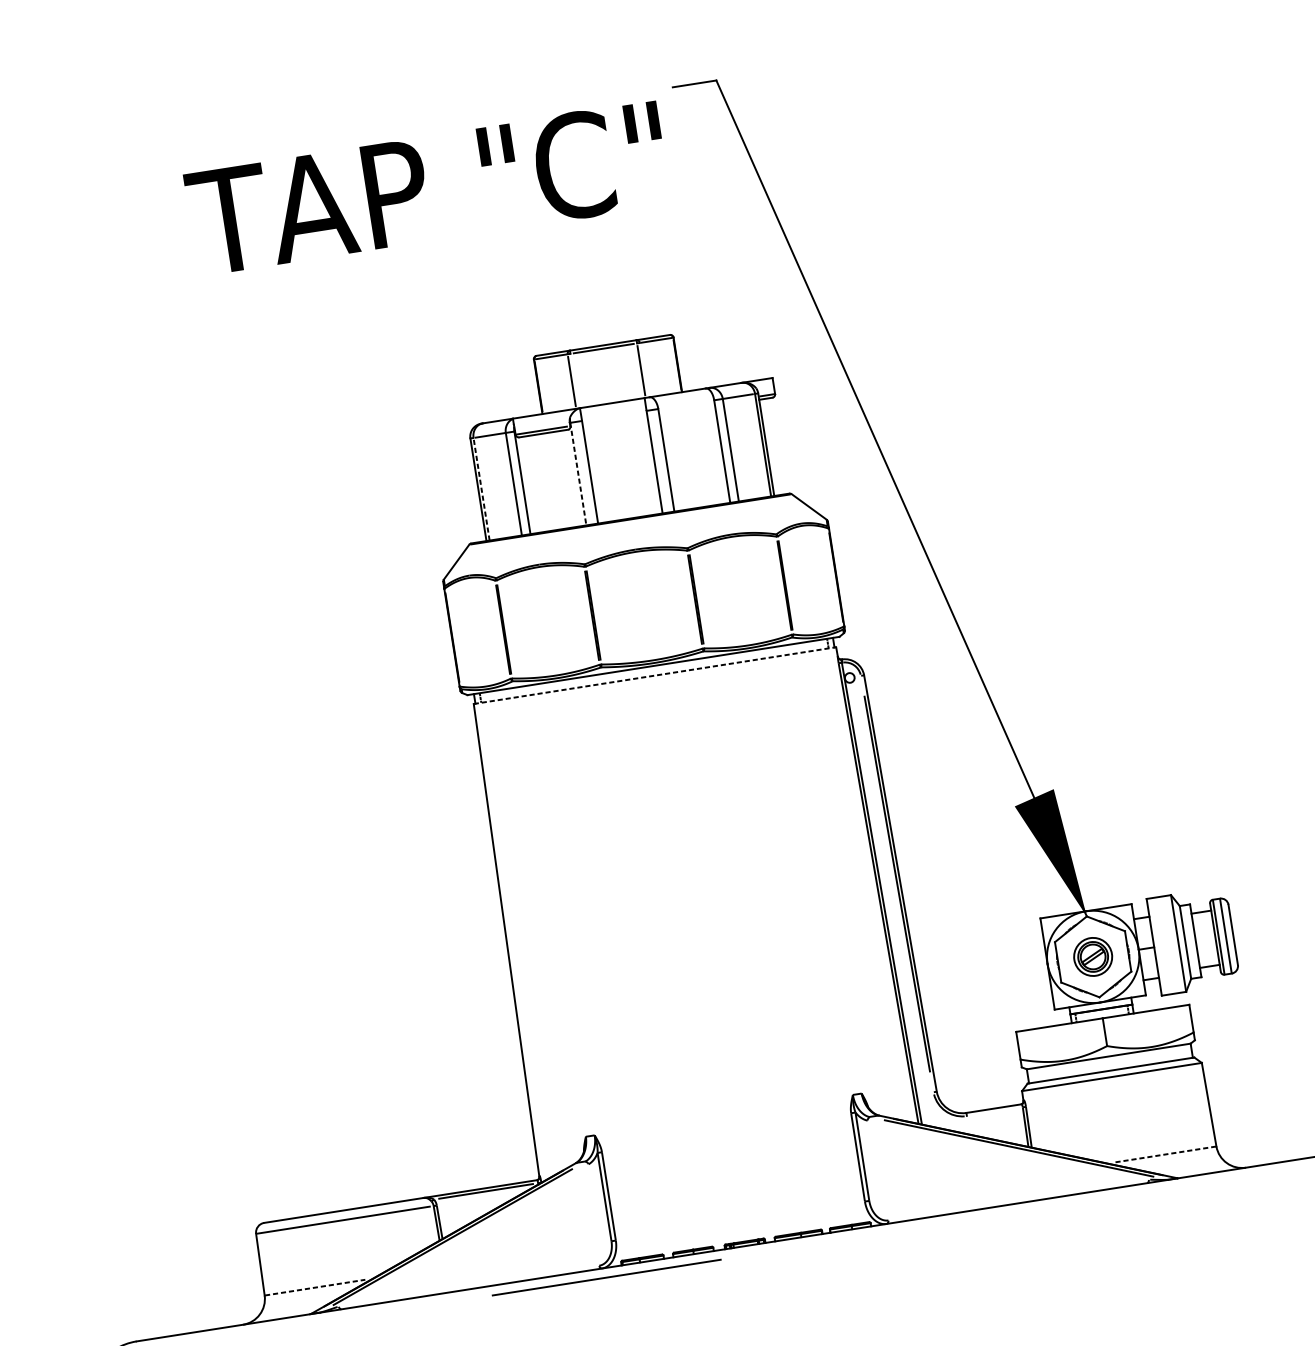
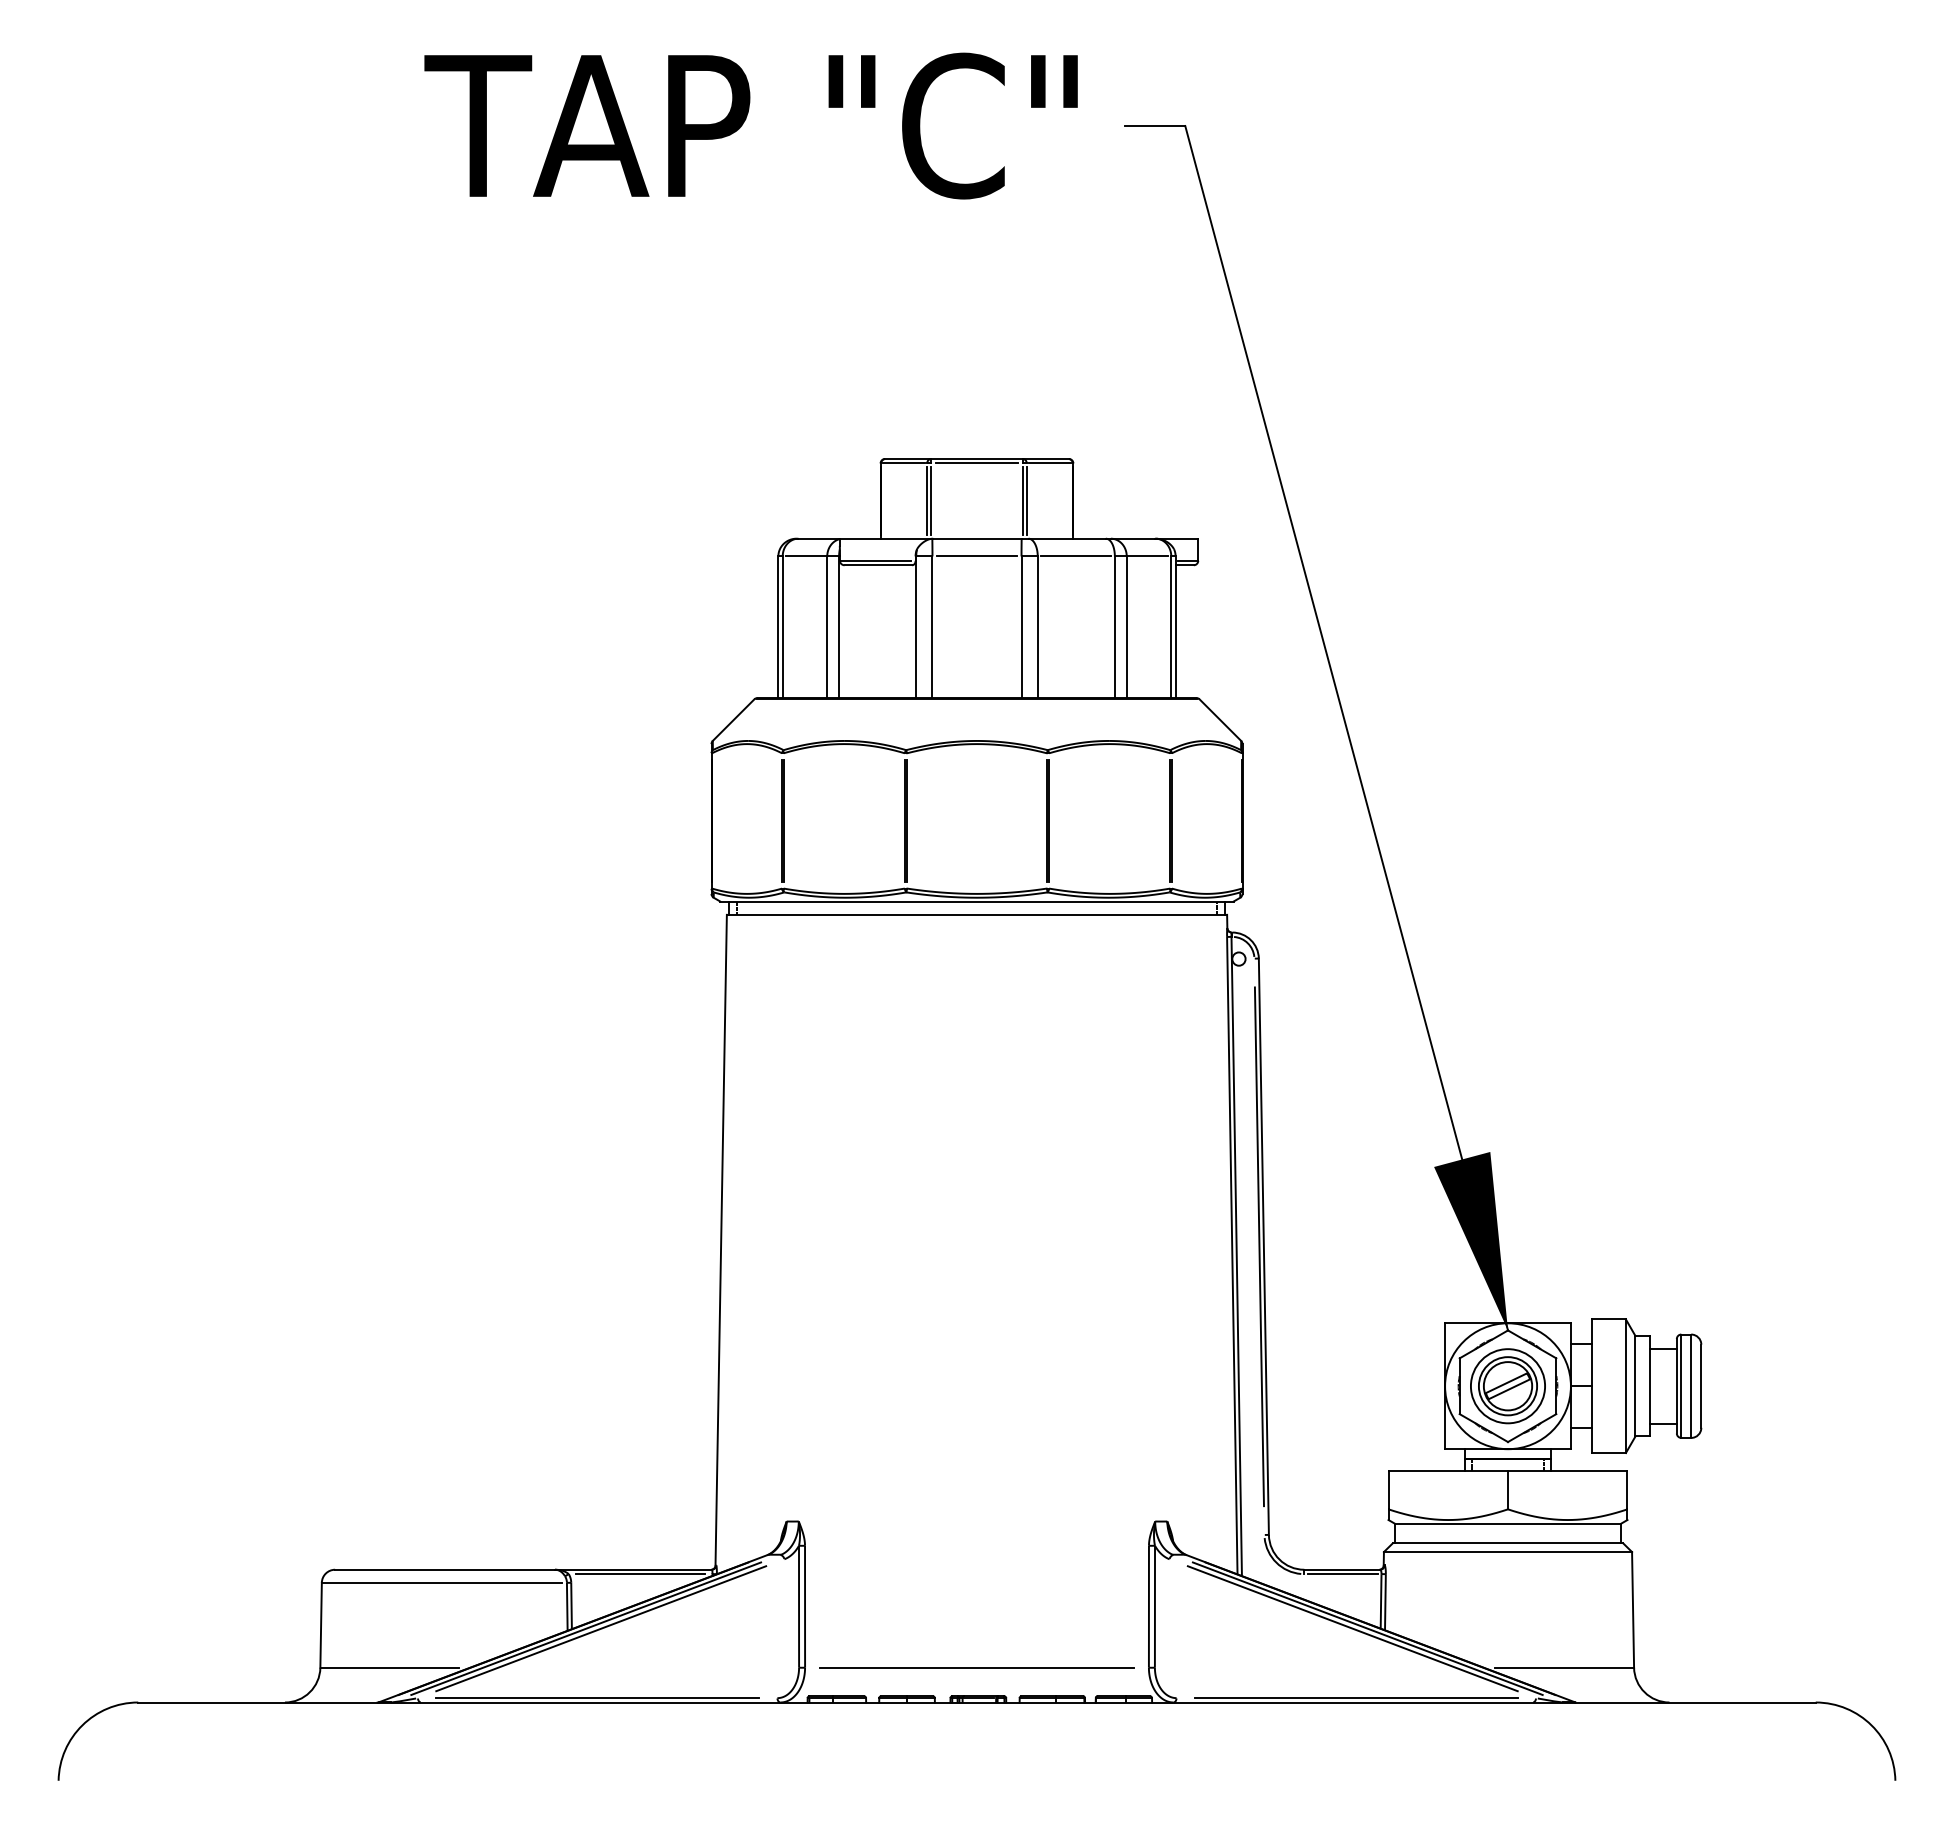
text: (426, 188) -> (750, 125), moved
line: (643, 369) -> (1026, 500), added
line: (575, 380) -> (931, 500), added
line: (685, 404) -> (1075, 556), added
line: (613, 416) -> (976, 556), added
line: (578, 474) -> (916, 627), dashed -> solid
line: (481, 489) -> (782, 627), dashed -> solid
line: (655, 675) -> (977, 914), dashed -> solid
part: (1092, 957) -> (1507, 1386), size x1.43
line: (994, 1112) -> (1342, 1574), added
line: (1007, 1150) -> (1352, 1628), added
line: (1166, 1154) -> (1564, 1667), dashed -> solid
line: (1018, 1200) -> (1356, 1698), added
line: (463, 1235) -> (601, 1628), added
line: (606, 1277) -> (976, 1667), moved
line: (468, 1286) -> (597, 1698), added
line: (315, 1287) -> (390, 1667), dashed -> solid

